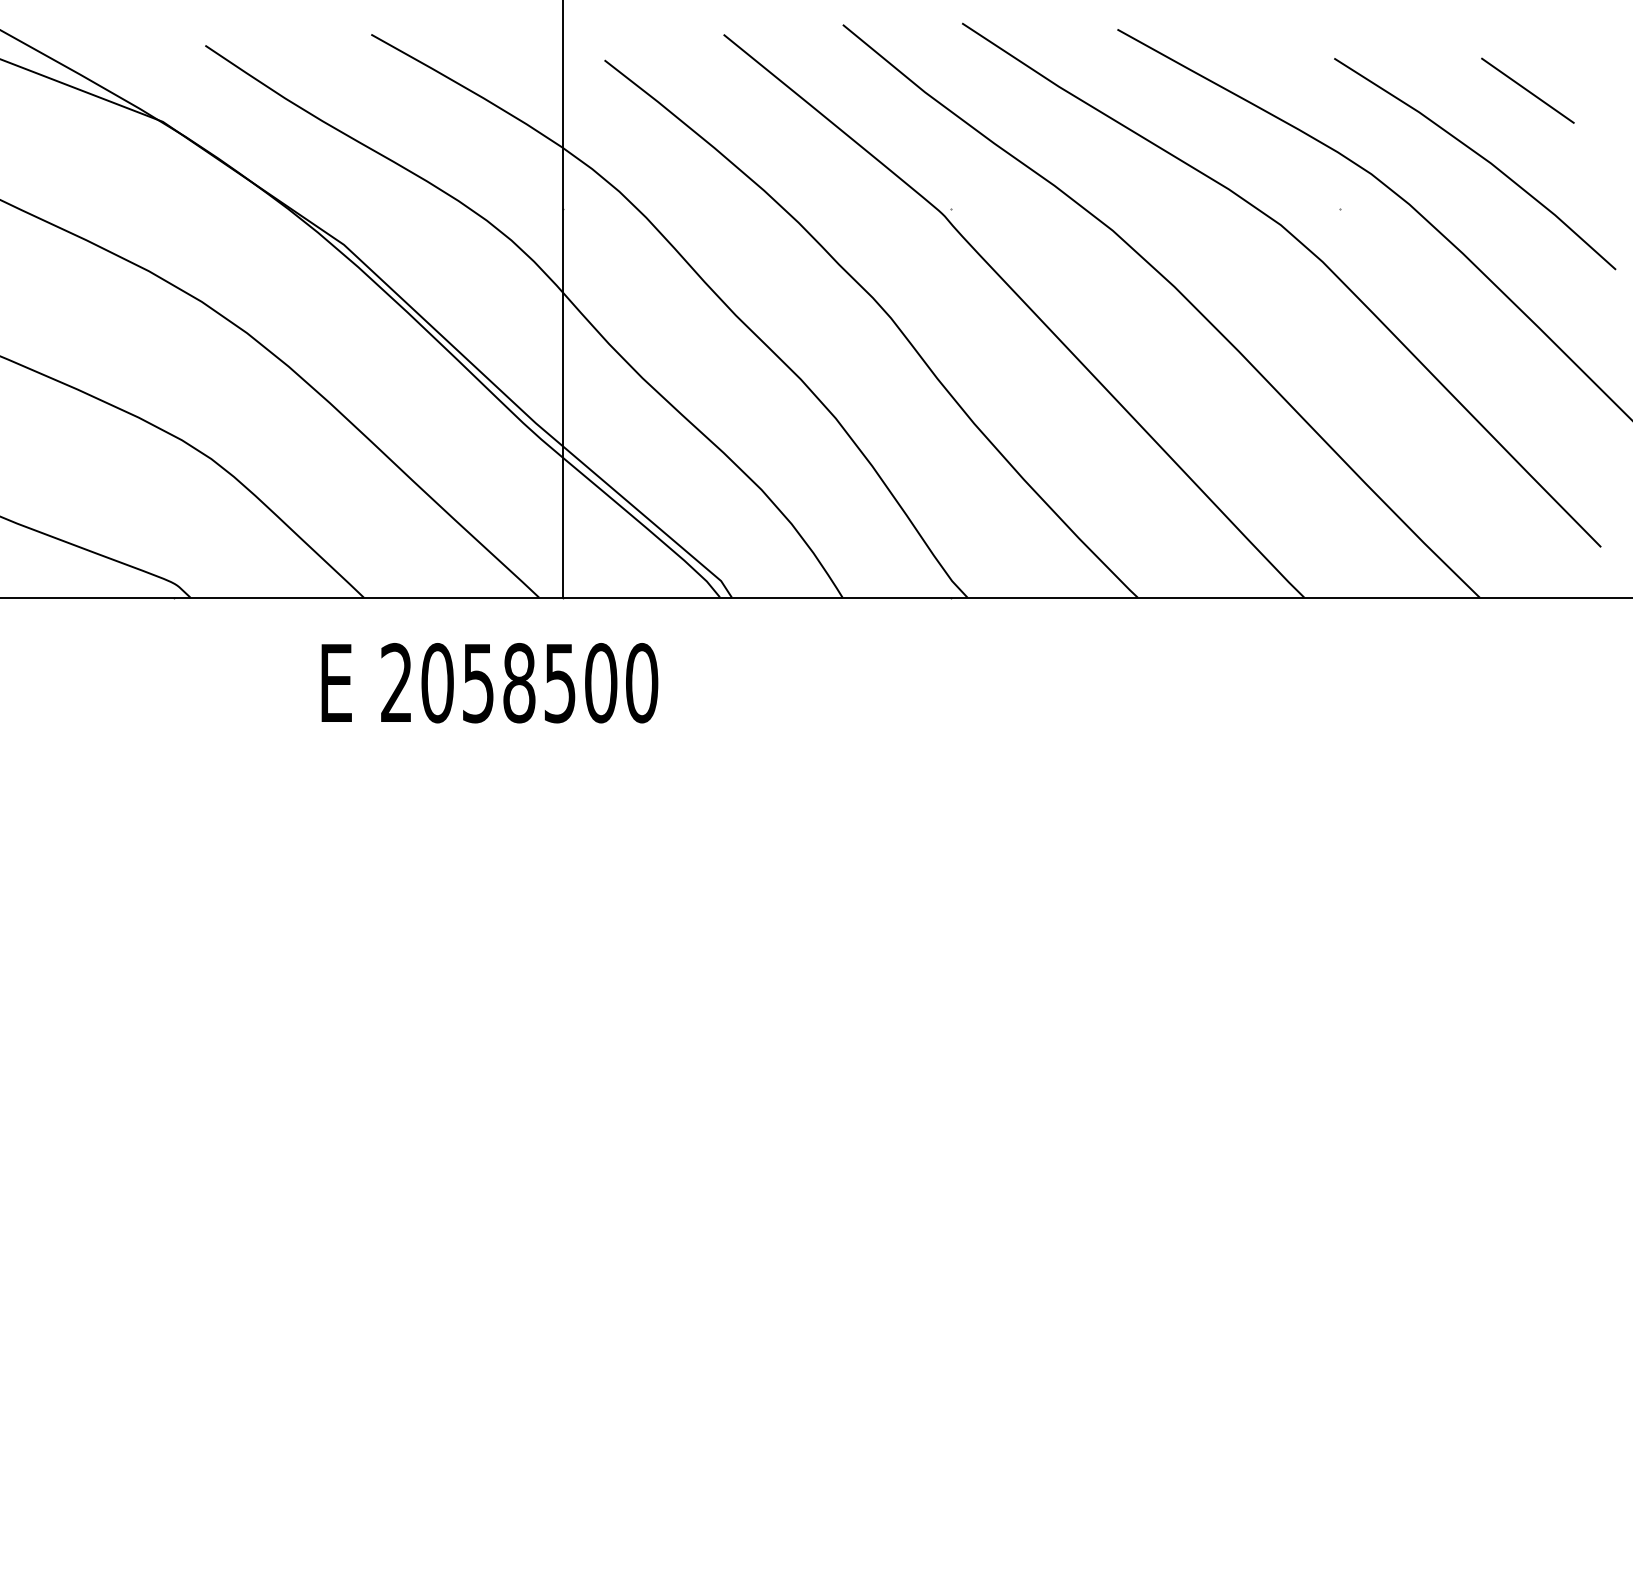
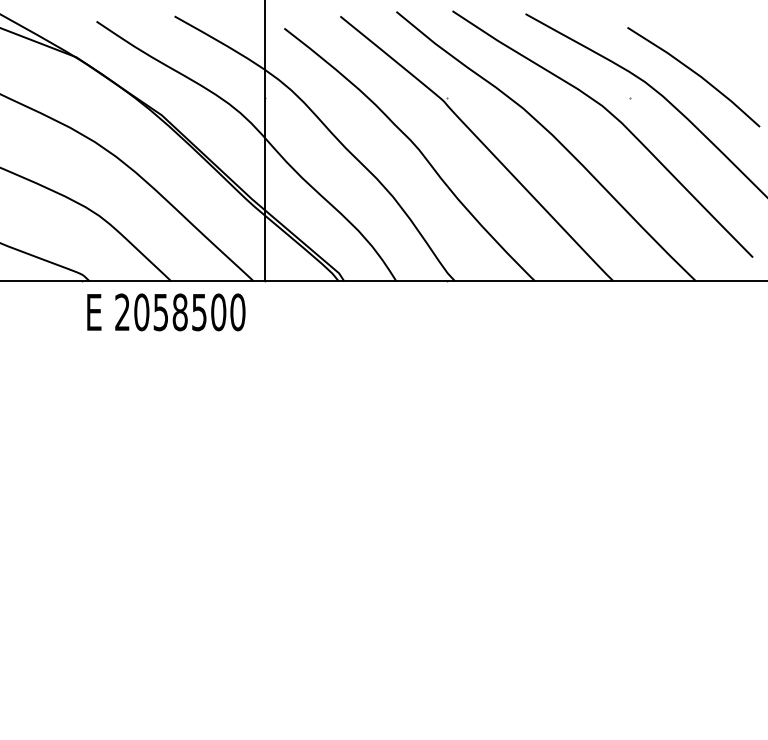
line: (1527, 90) -> (718, 42), removed
text: (490, 683) -> (166, 312), moved

